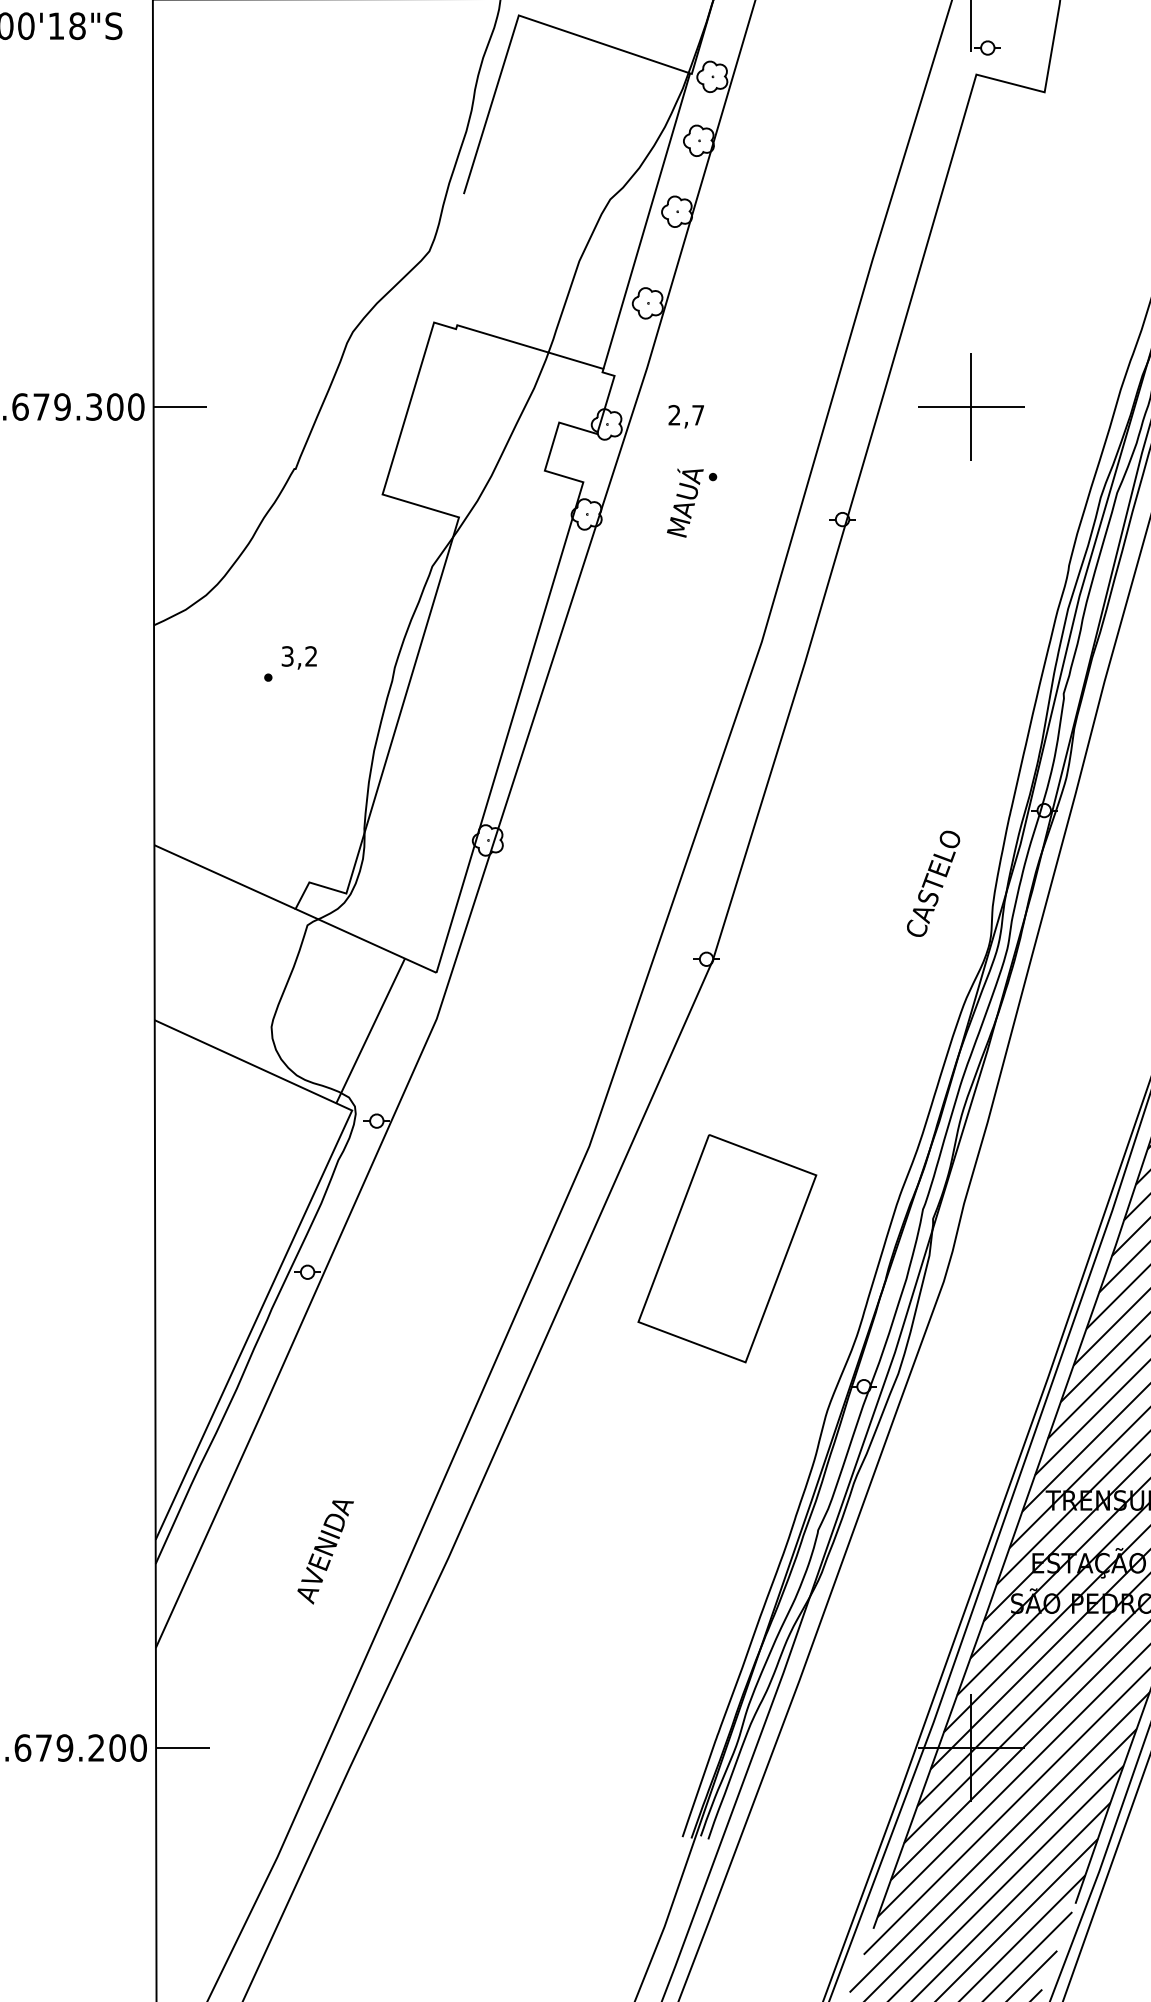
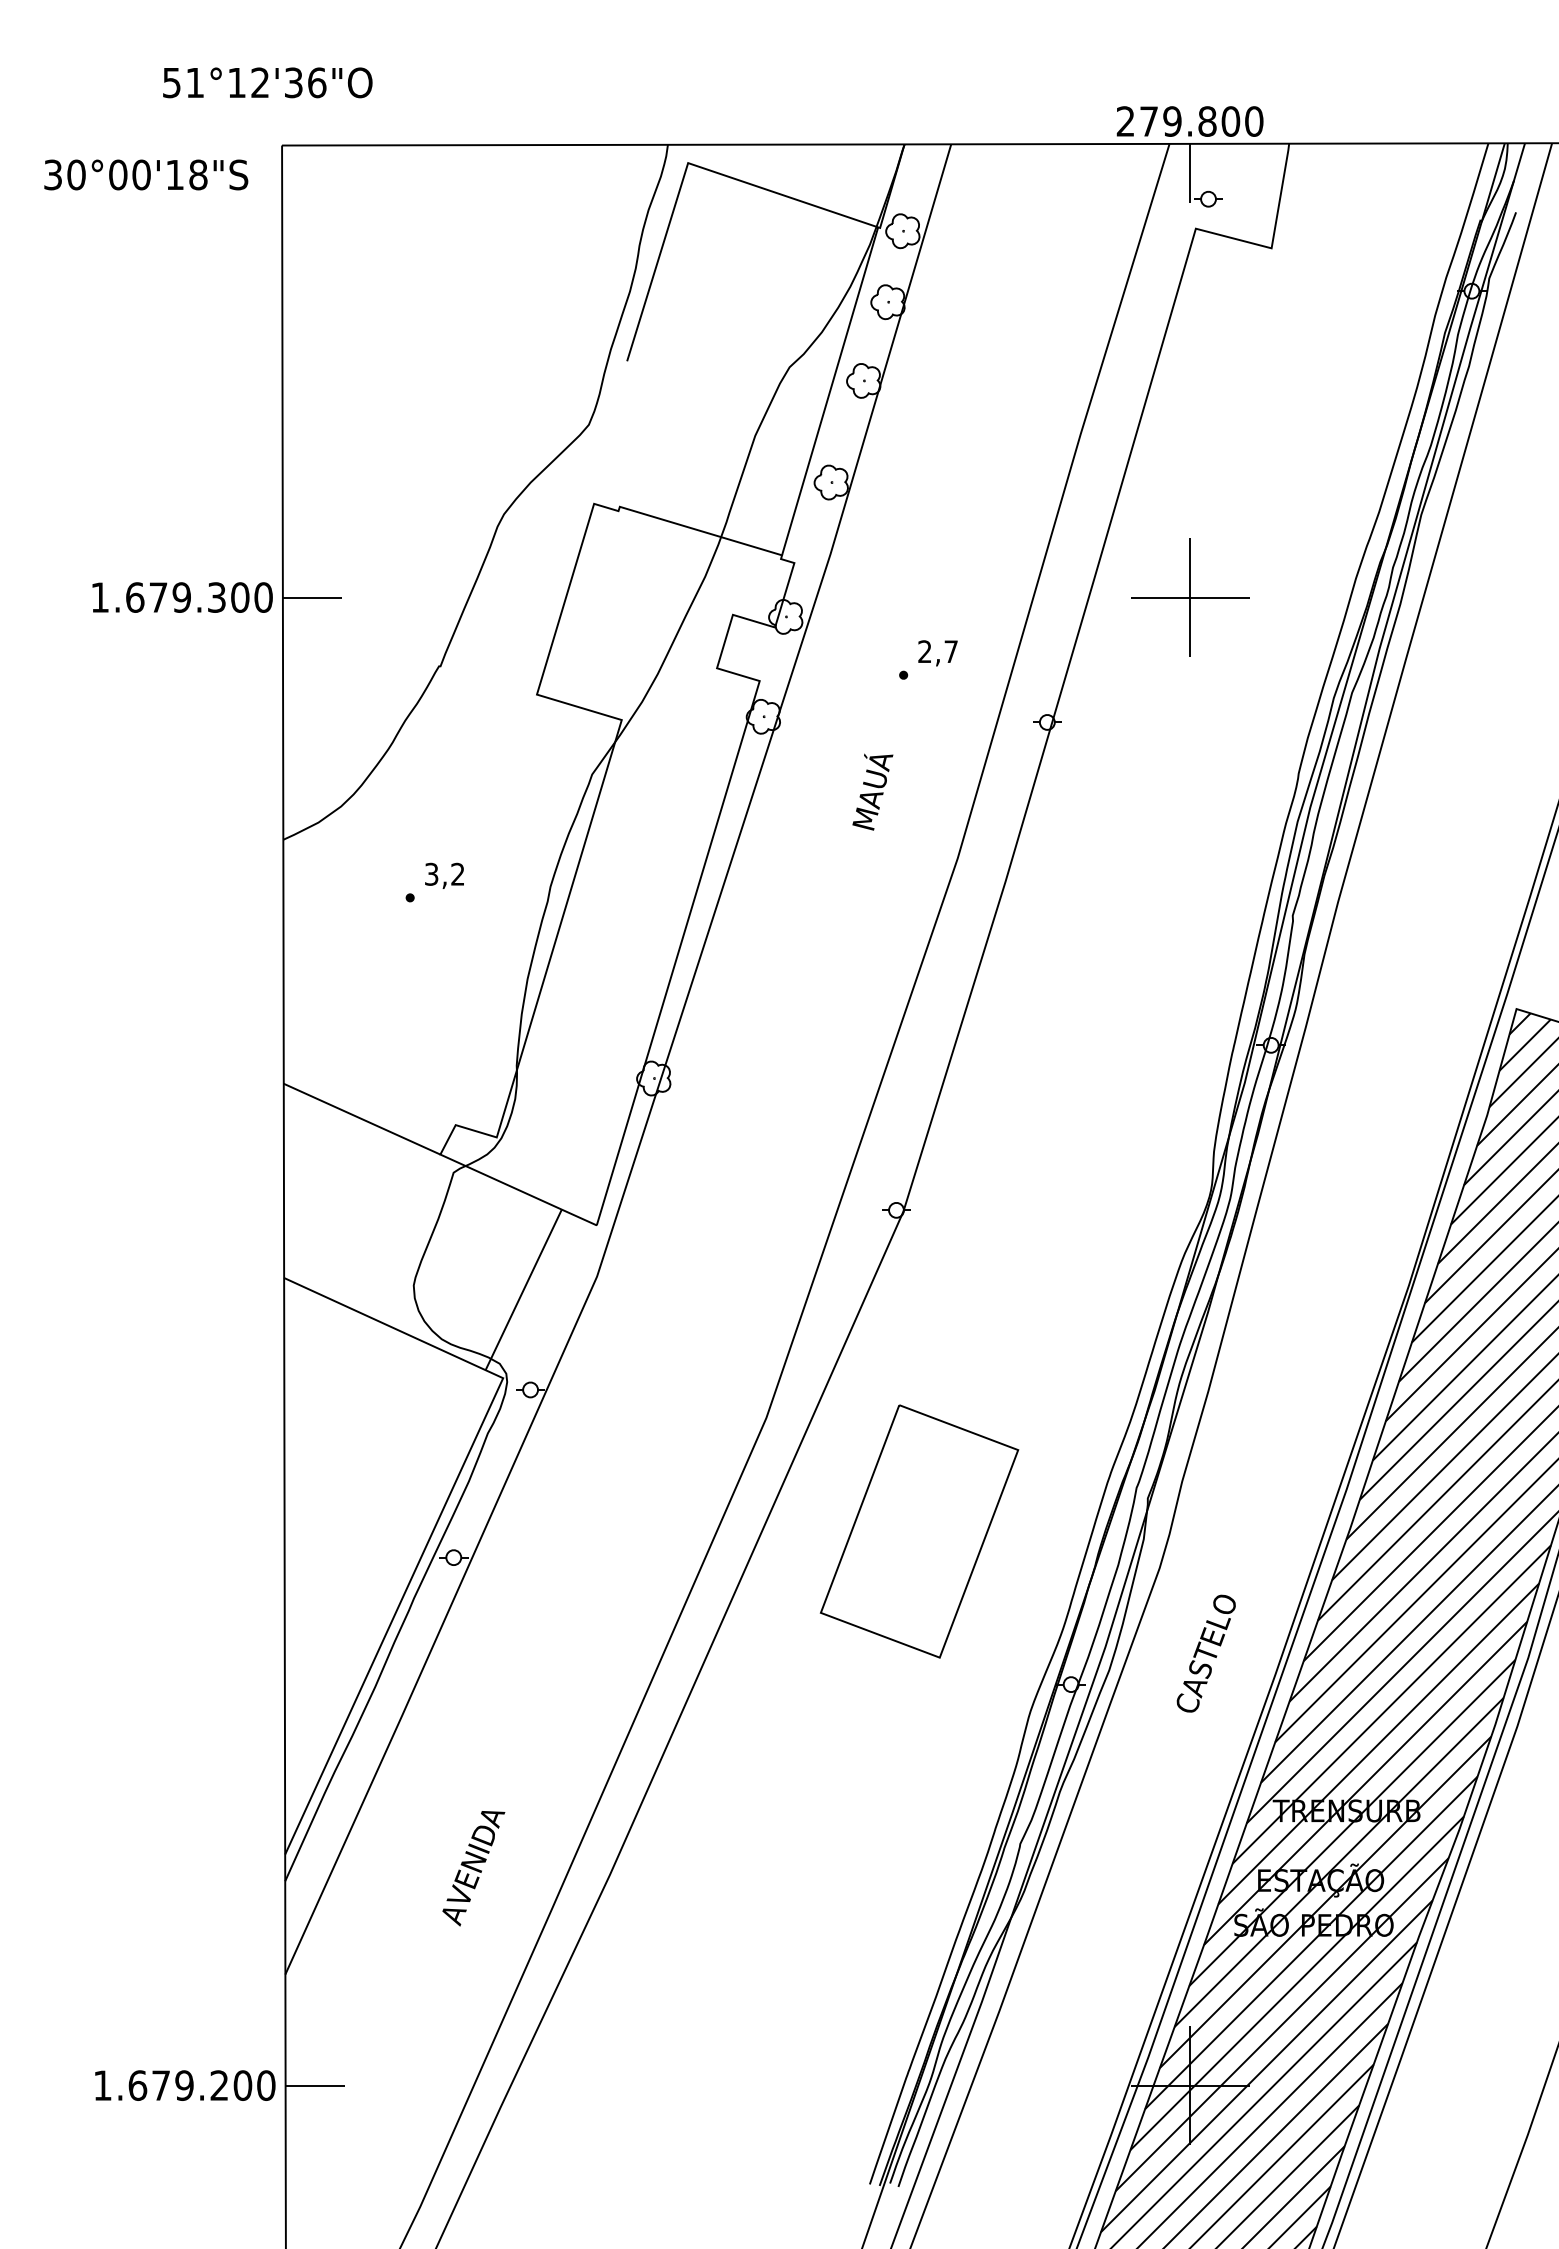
text: (685, 416) -> (937, 653), moved
text: (684, 502) -> (872, 791), moved
text: (932, 883) -> (1205, 1653), moved

